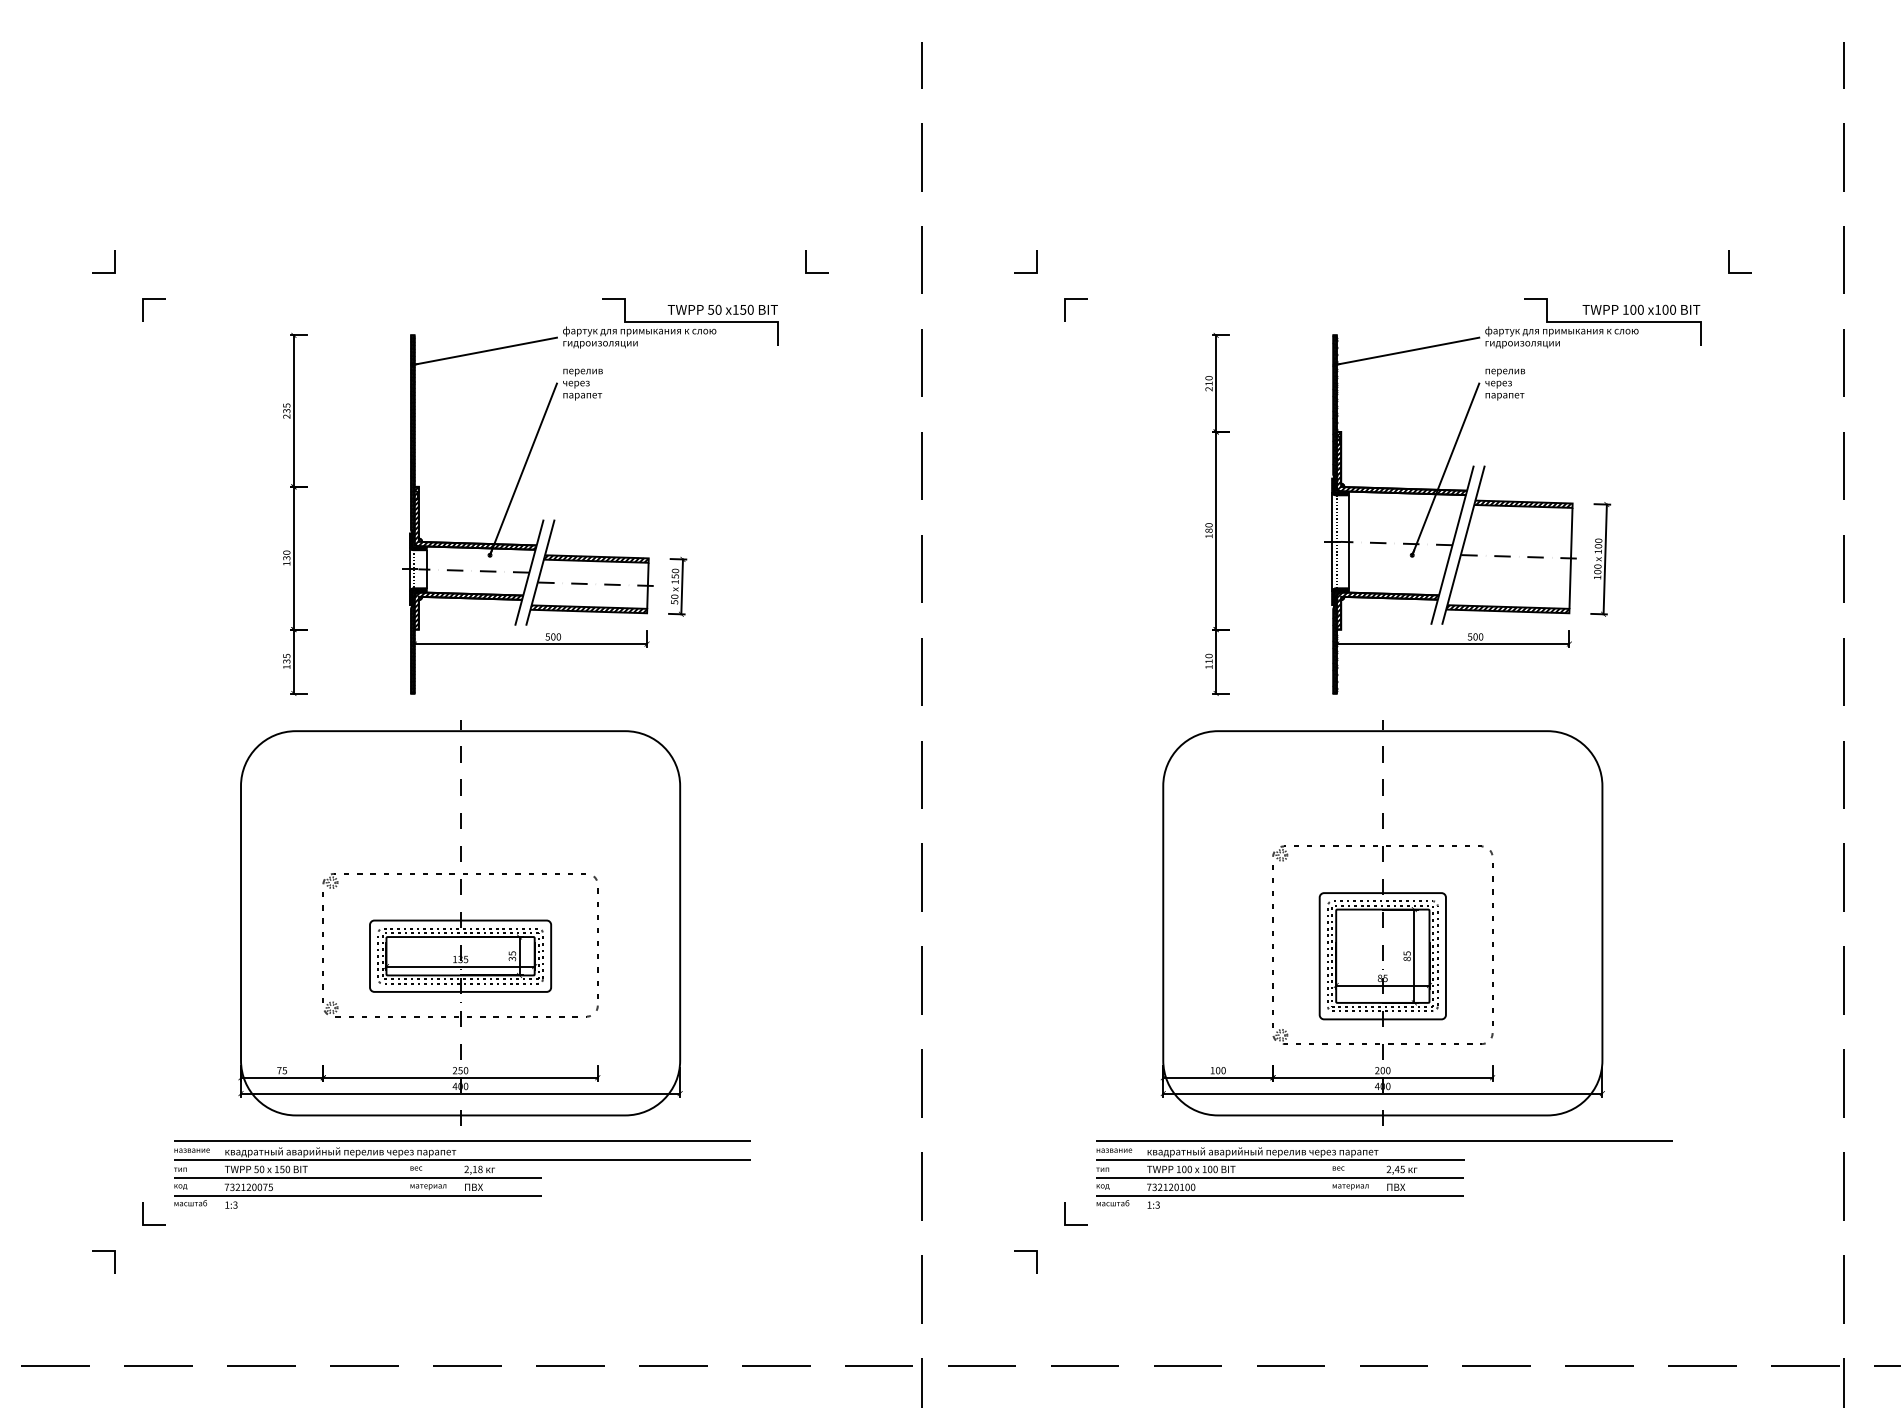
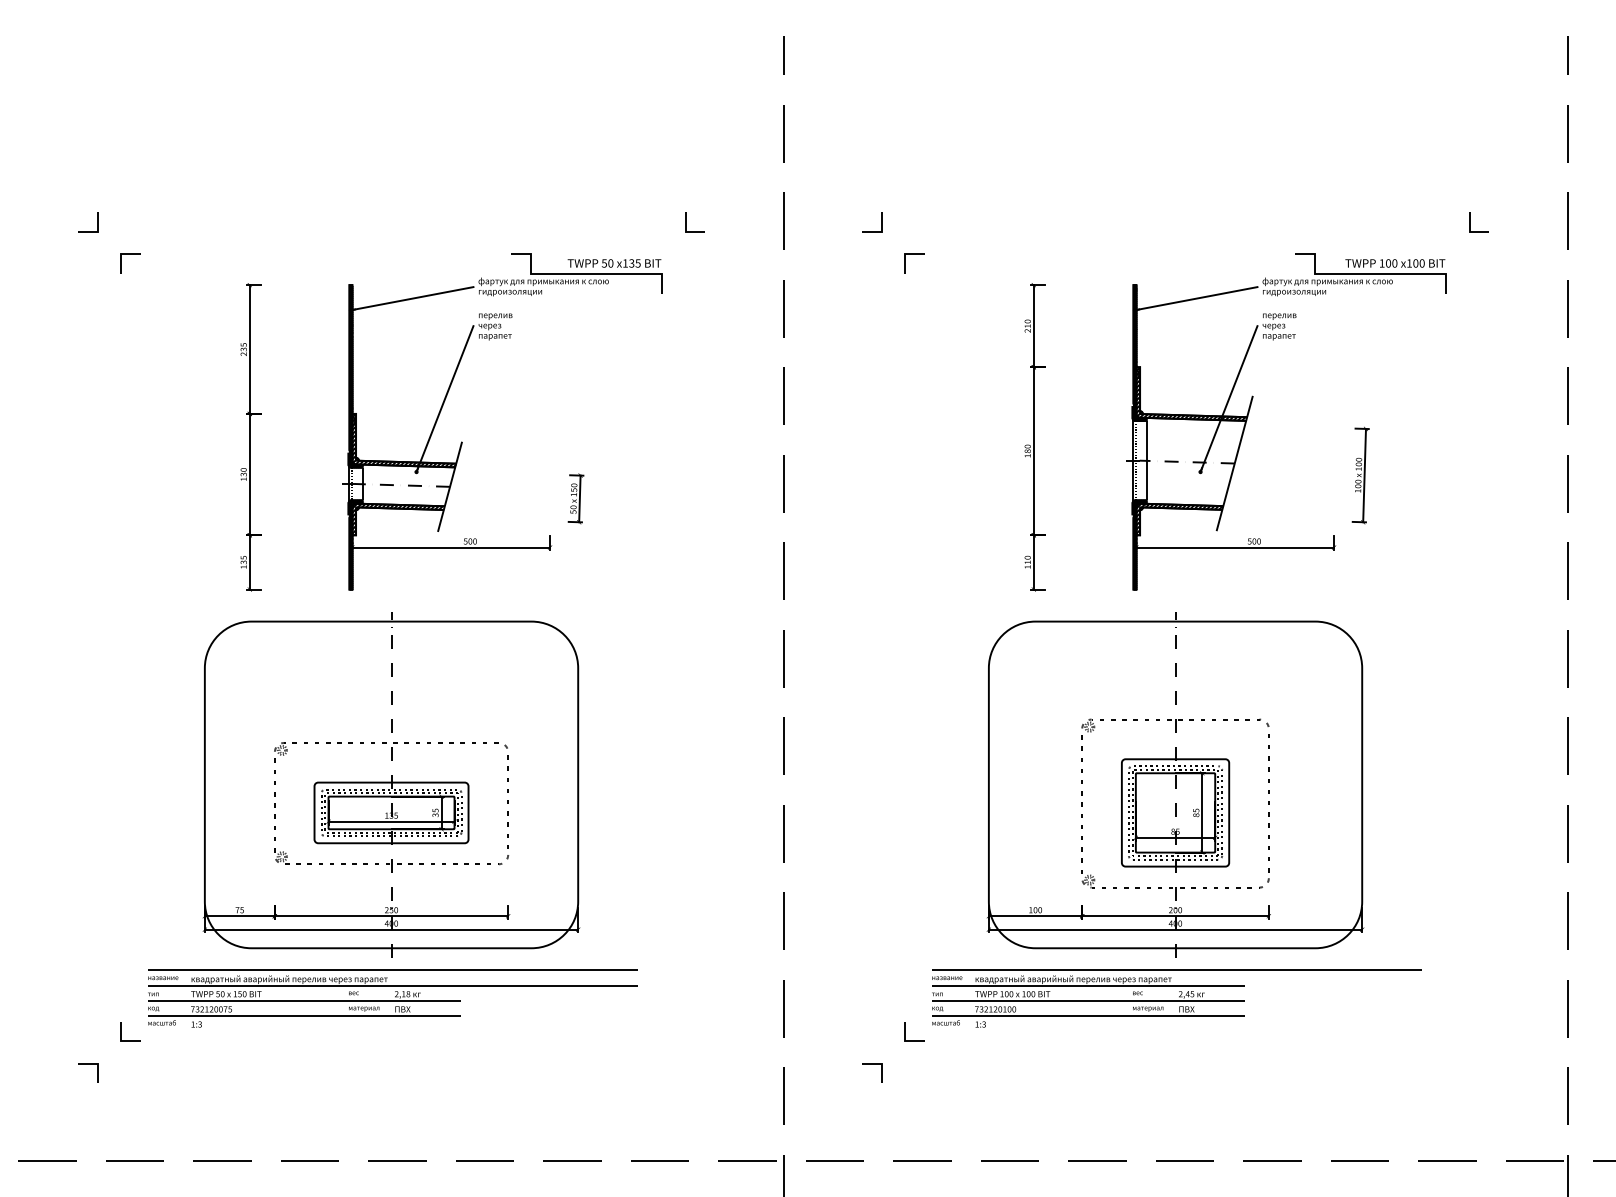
text: (746, 309) -> (634, 263), x150 -> x135
part: (1508, 544) -> (1282, 462), removed
part: (589, 572) -> (501, 486), removed

